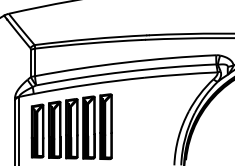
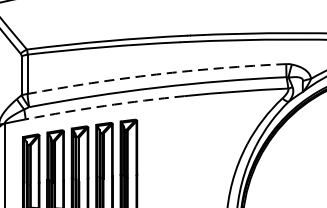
arc: (125, 62) -> (156, 74), solid -> dashed
arc: (89, 84) -> (105, 105), solid -> dashed

